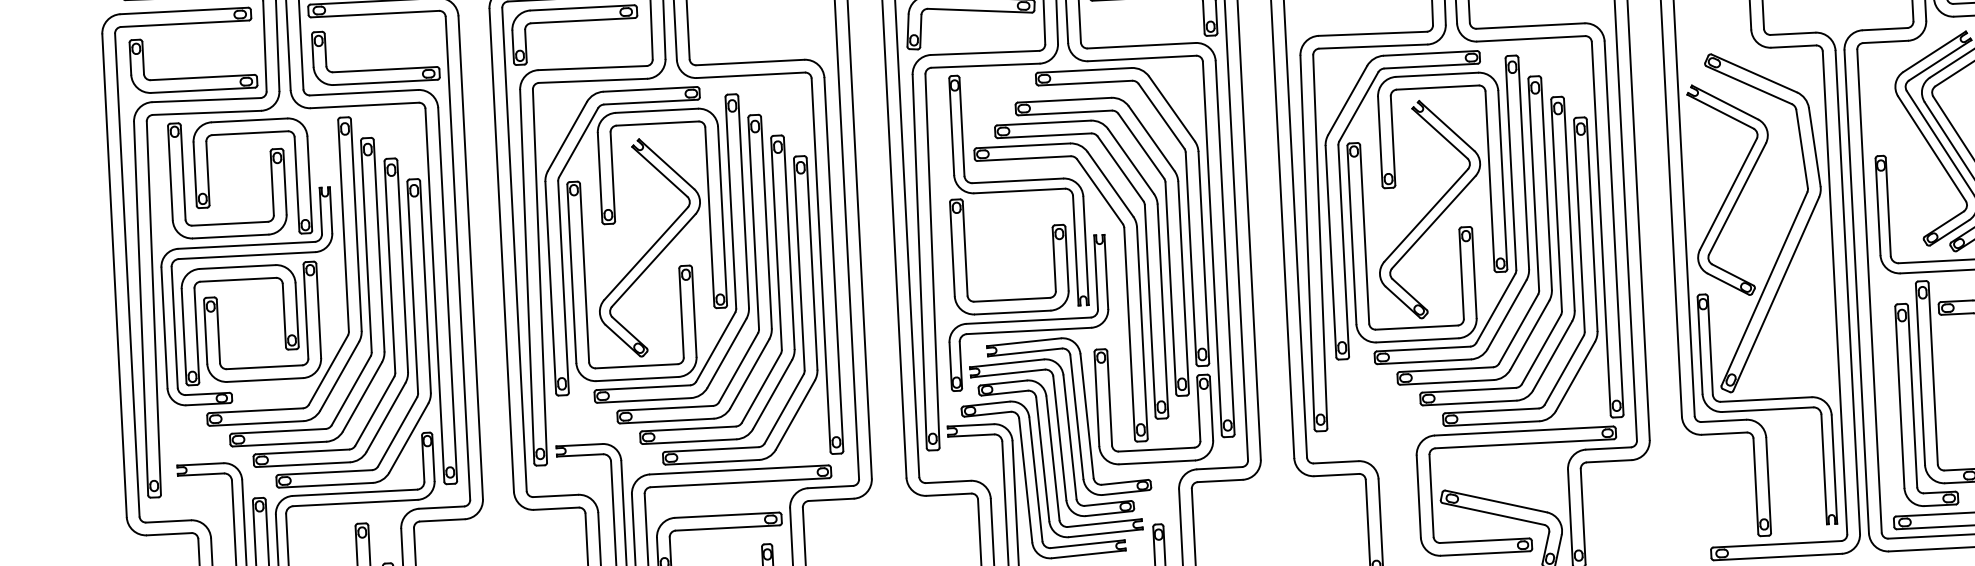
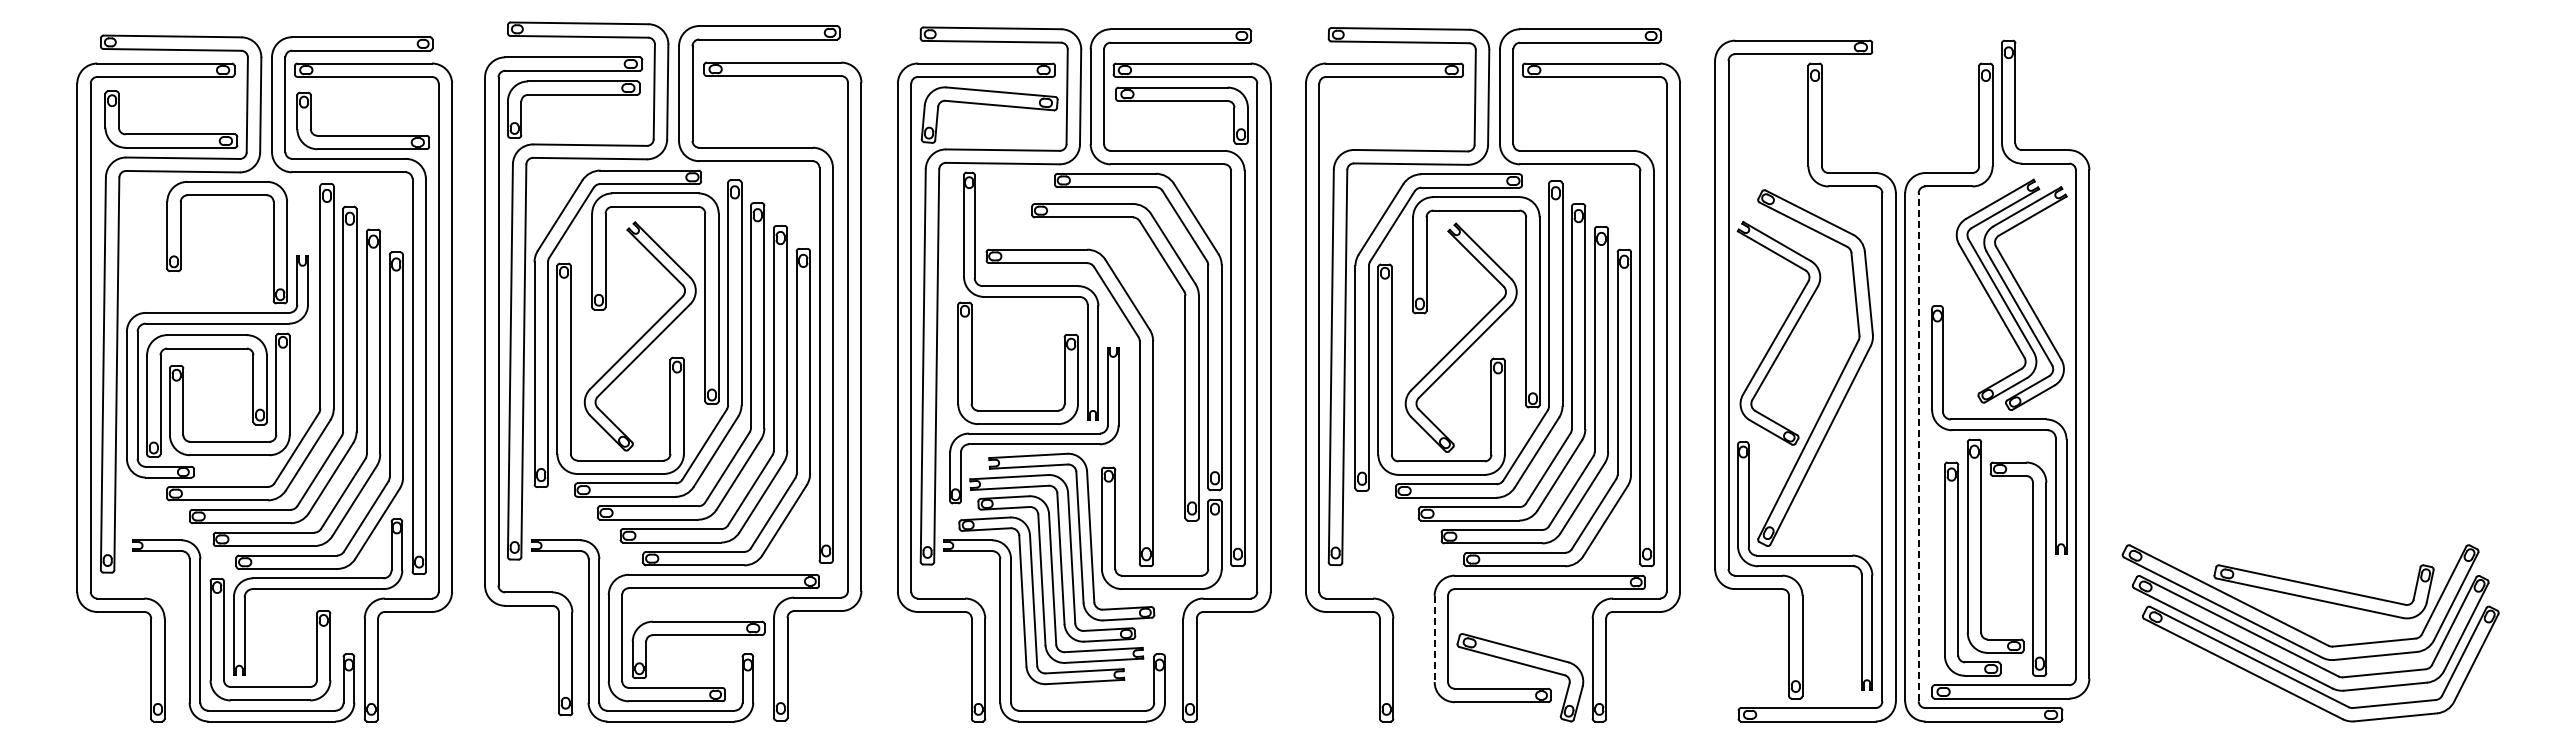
part: (184, 180) -> (155, 241), removed
part: (1148, 268) -> (1162, 385), removed
line: (1869, 290) -> (1918, 446), solid -> dashed
line: (1418, 497) -> (1434, 639), solid -> dashed

